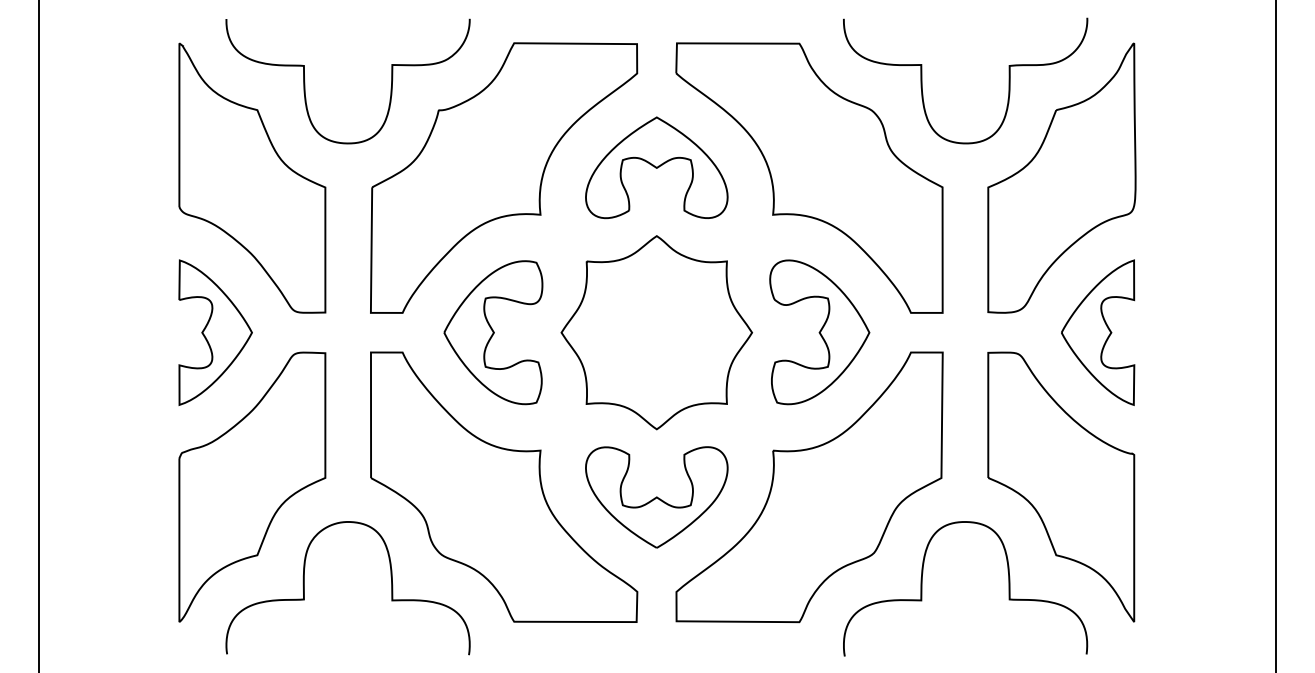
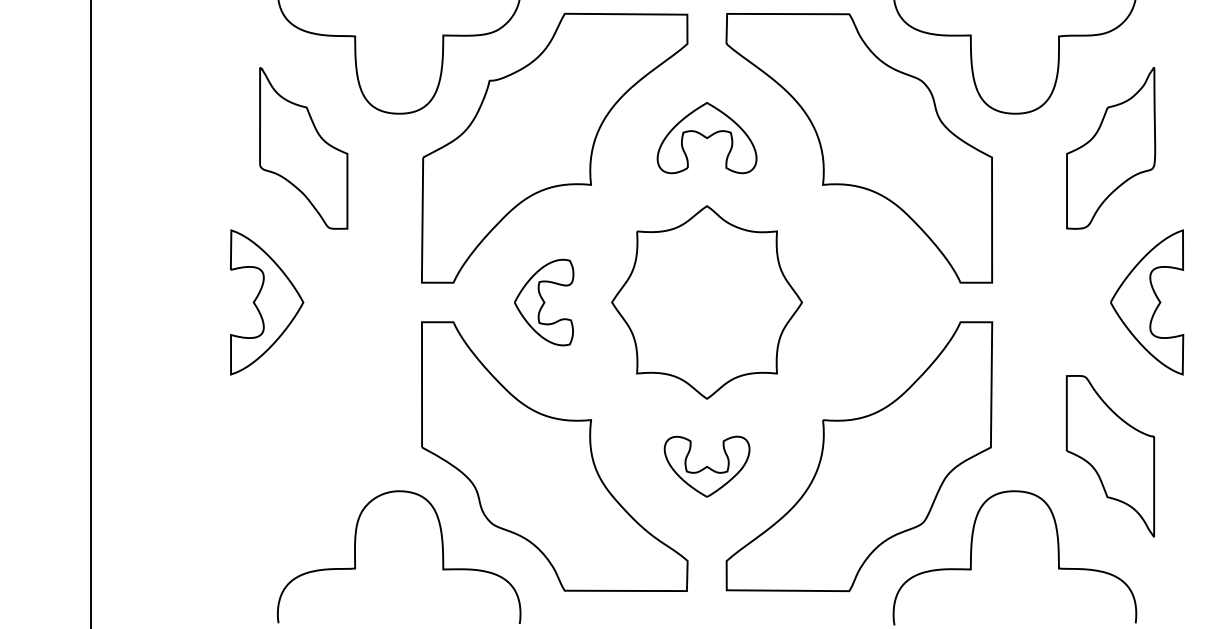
part: (656, 167) -> (706, 137), size x0.7
part: (252, 177) -> (303, 147), size x0.6
part: (1061, 177) -> (1110, 147), size x0.6
part: (493, 332) -> (544, 302), size x0.6
part: (819, 332) -> (869, 302), removed
part: (252, 486) -> (303, 455), removed
part: (1061, 486) -> (1110, 455), size x0.6
part: (656, 497) -> (706, 466), size x0.6

